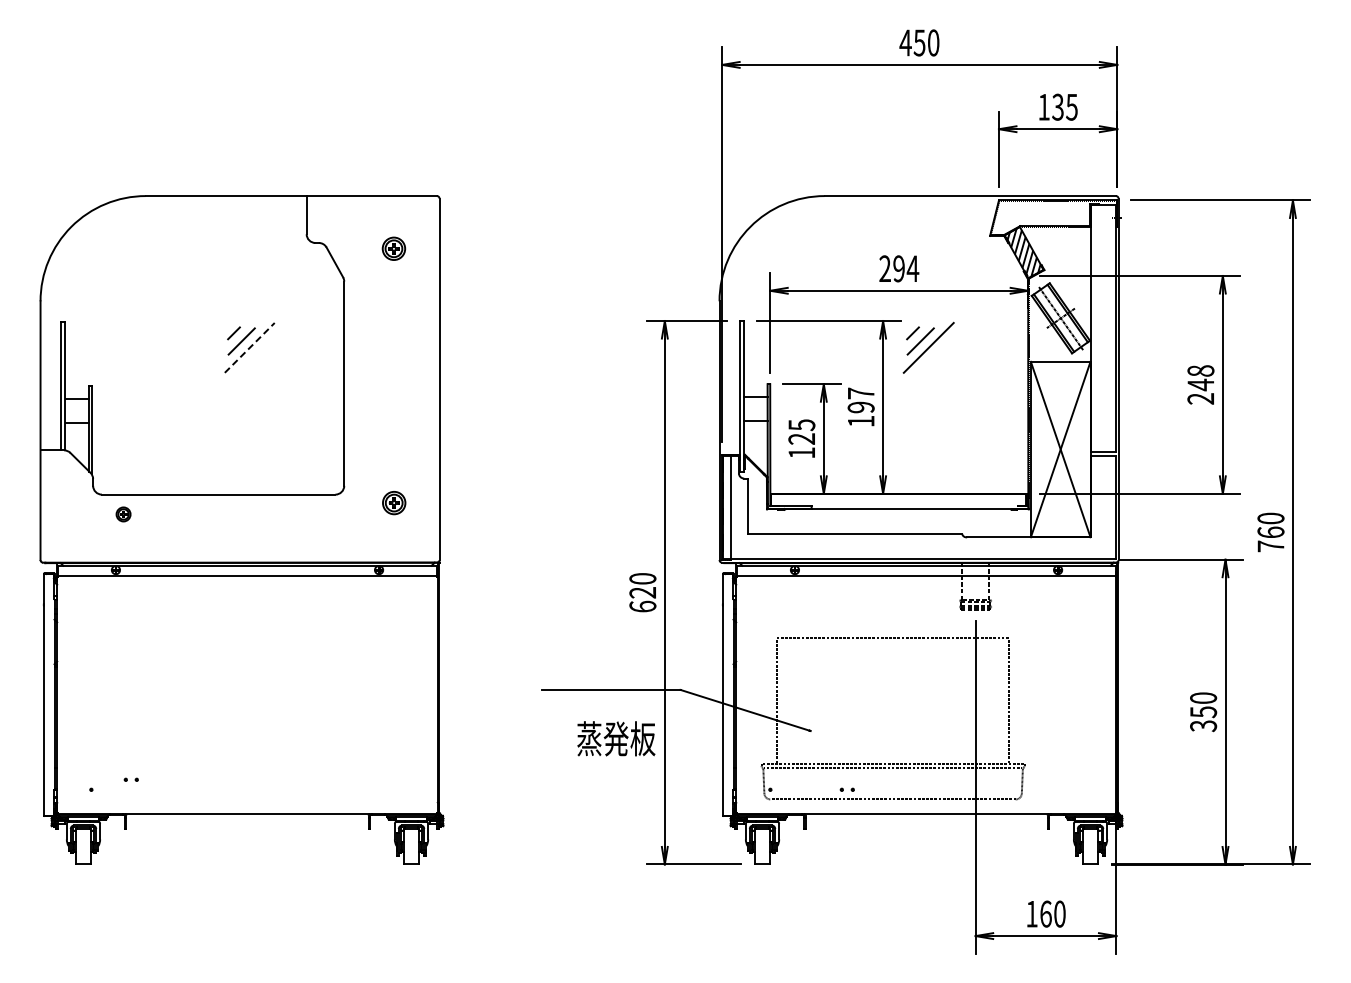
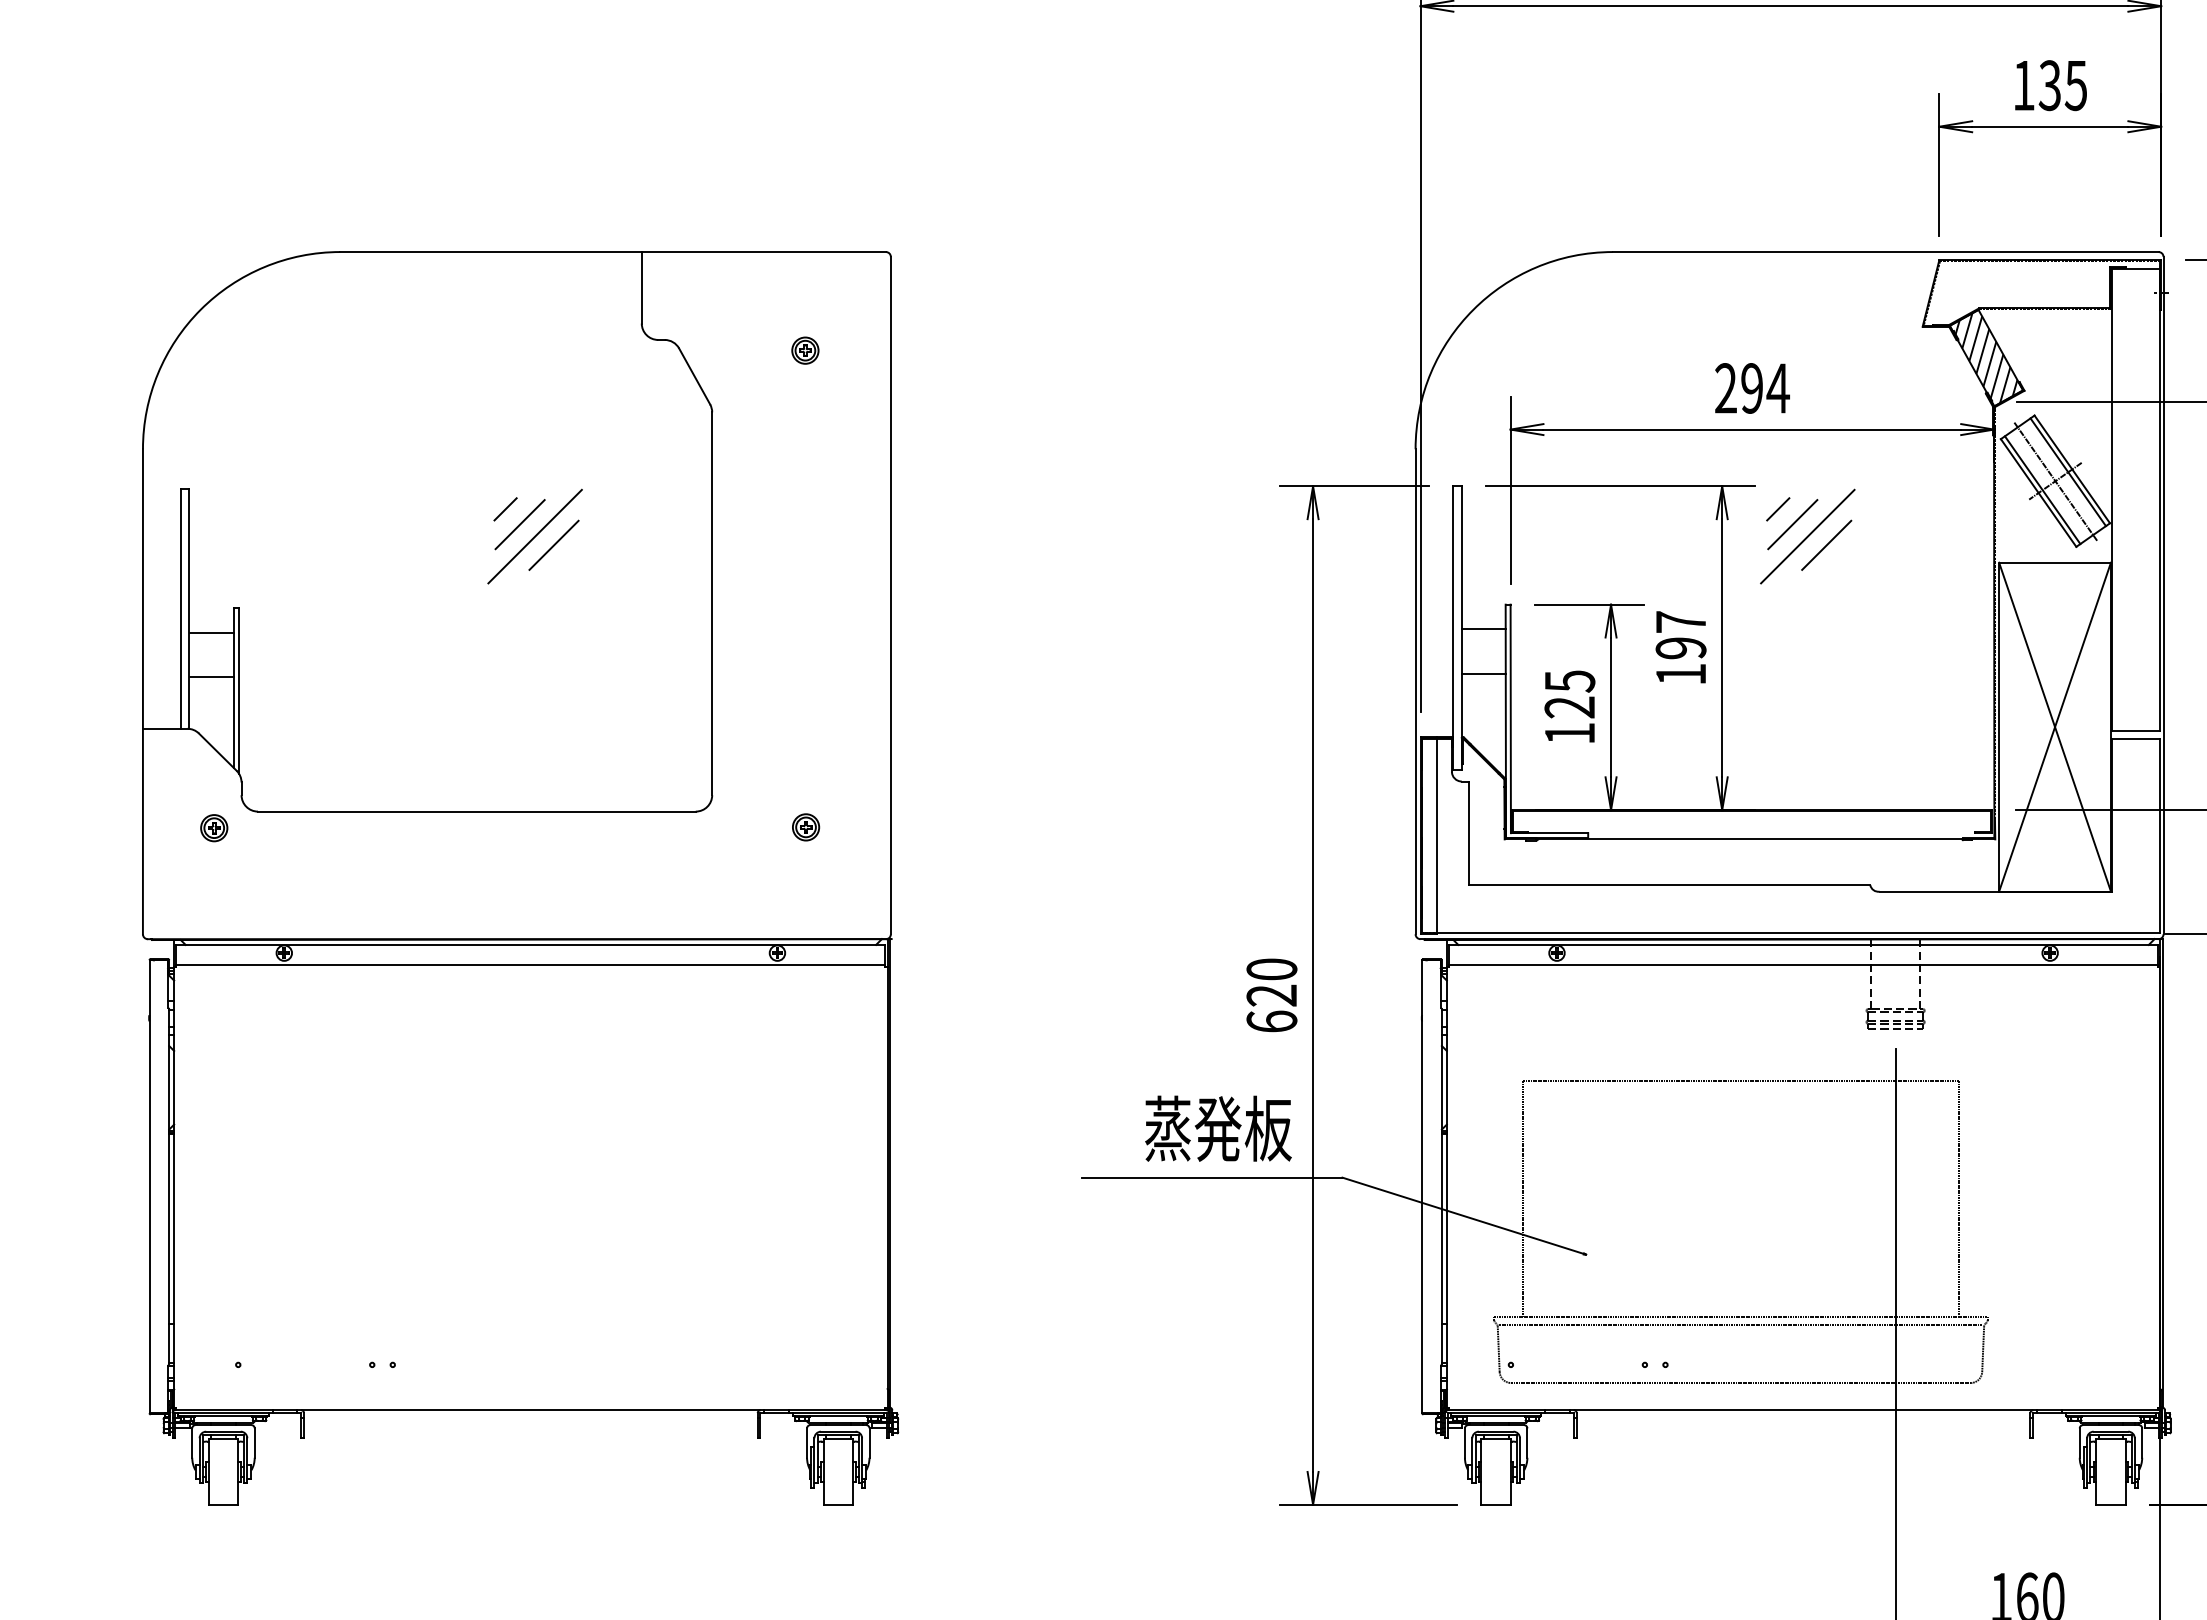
part: (393, 248) -> (804, 350), size x0.62
line: (250, 347) -> (536, 535), dashed -> solid
line: (259, 352) -> (553, 545), added
line: (938, 352) -> (1826, 545), added
part: (394, 502) -> (806, 826), size x0.62
part: (123, 514) -> (214, 828), moved
text: (616, 738) -> (1218, 1128), moved
part: (130, 779) -> (380, 1364), moved

